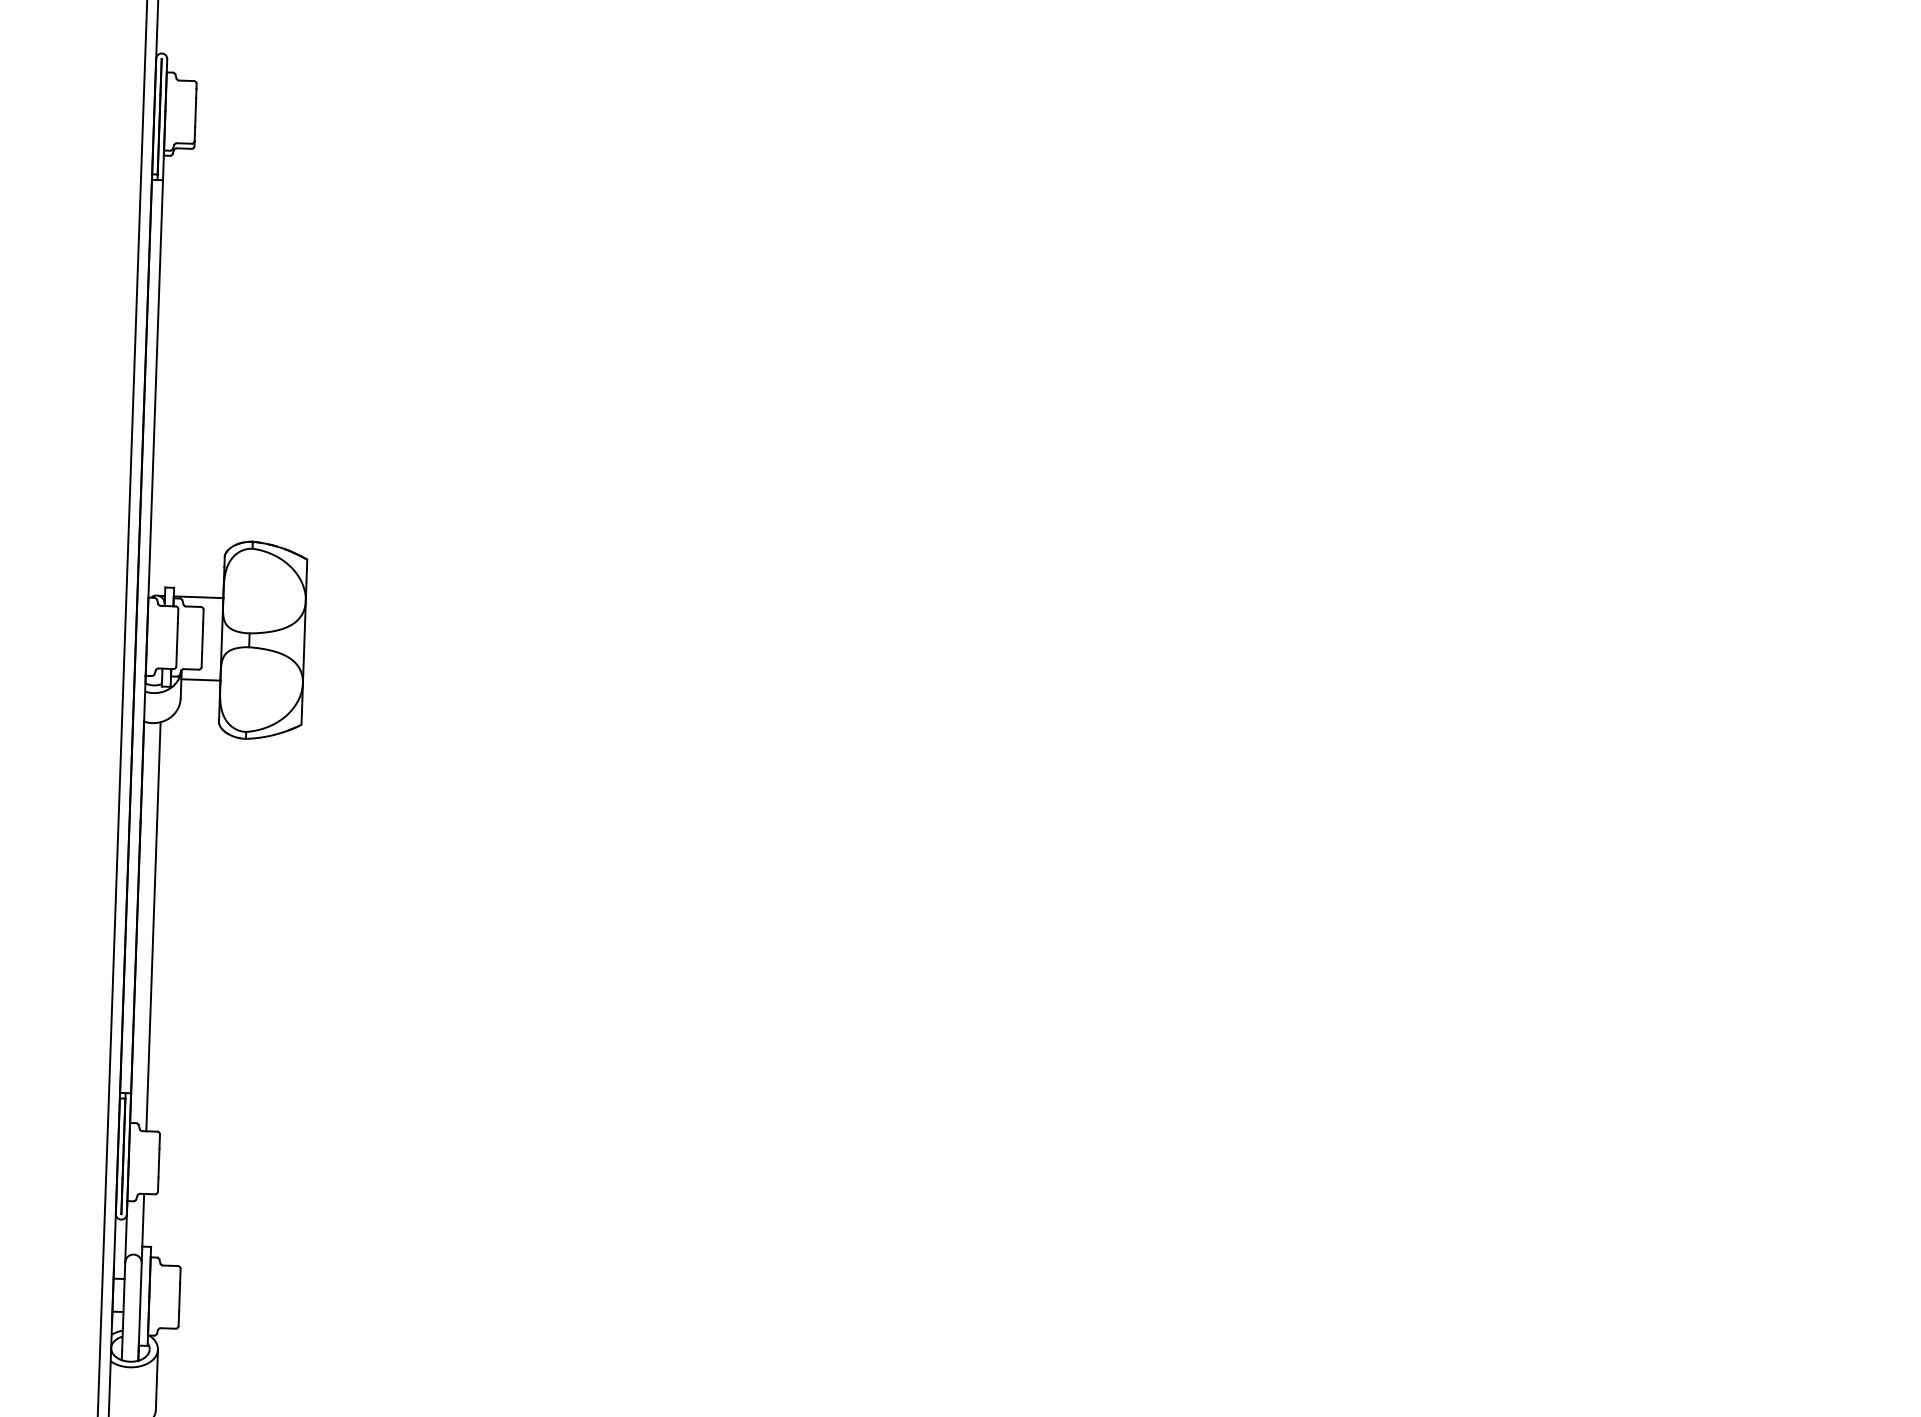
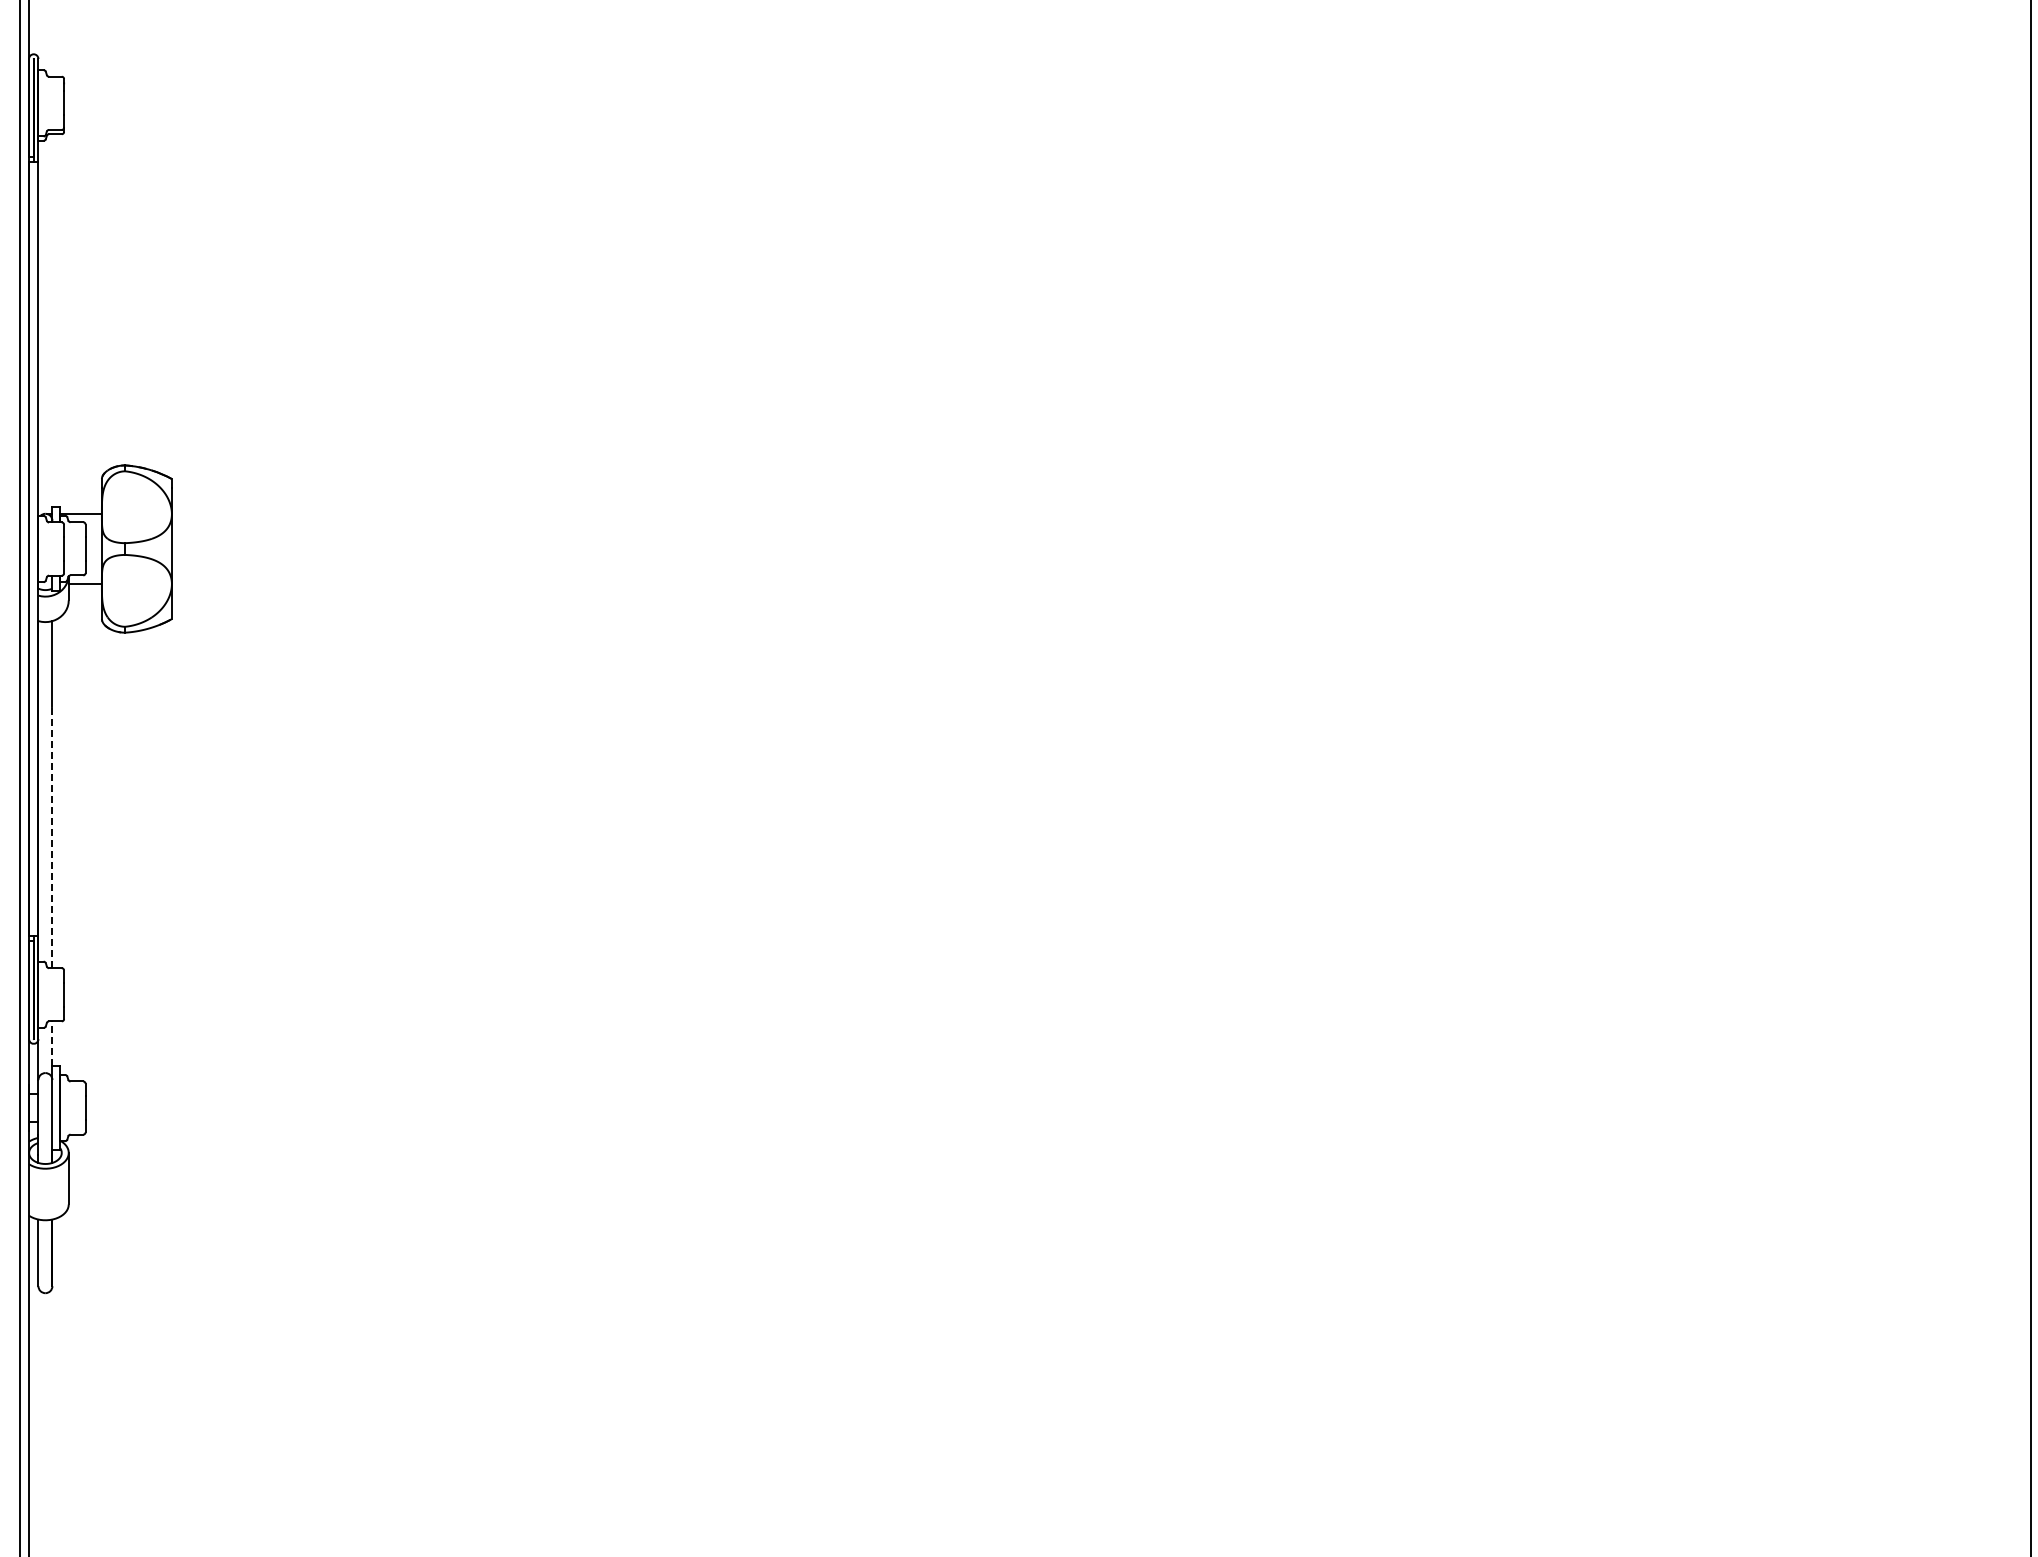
line: (151, 977) -> (52, 837), solid -> dashed
line: (143, 1220) -> (52, 1043), solid -> dashed

